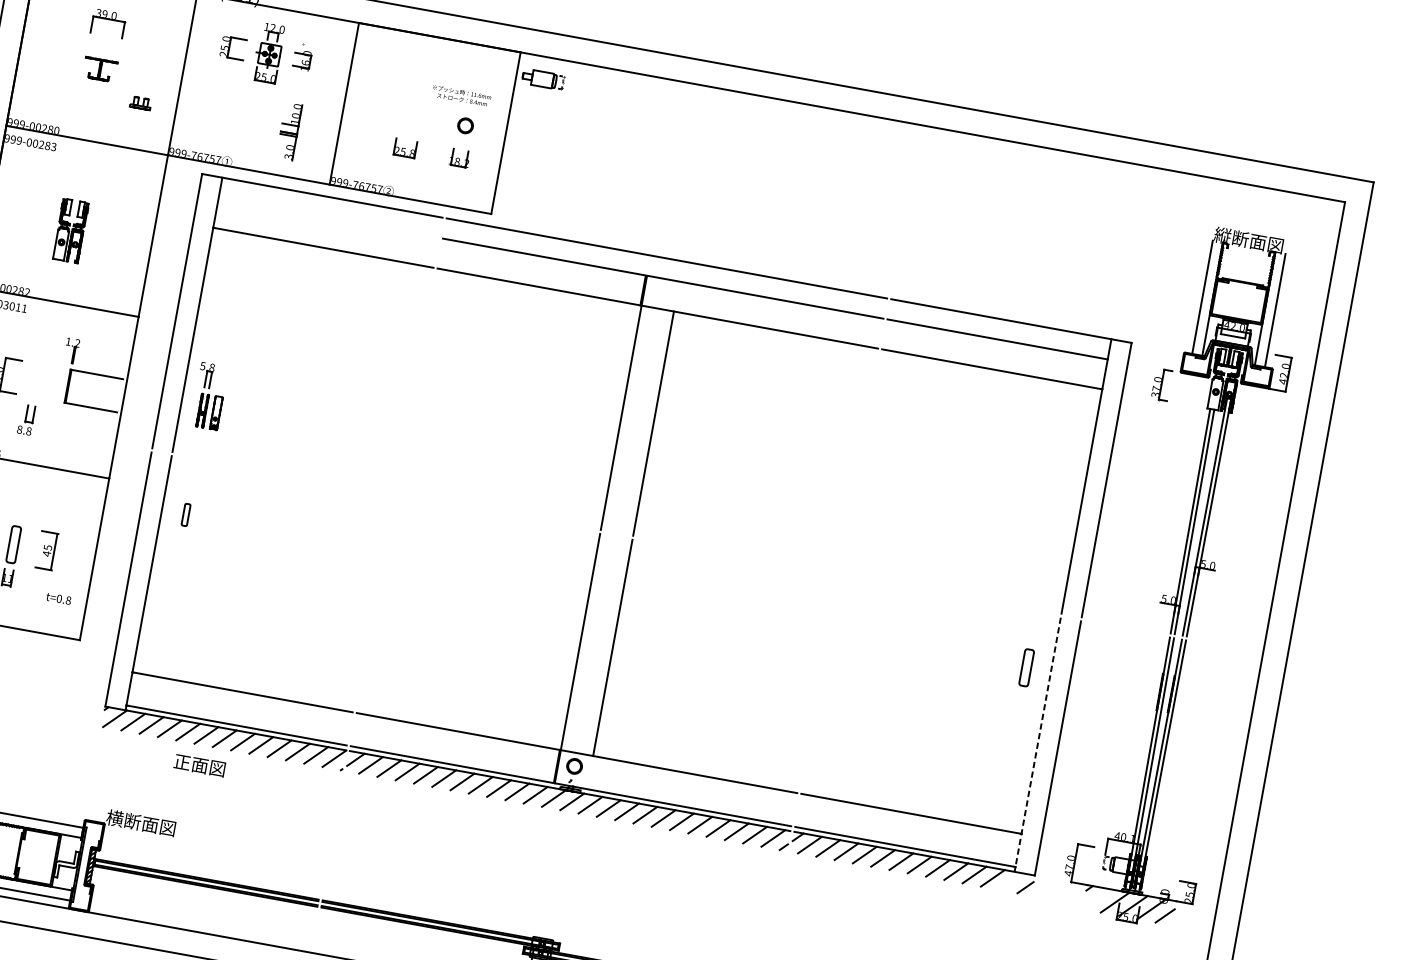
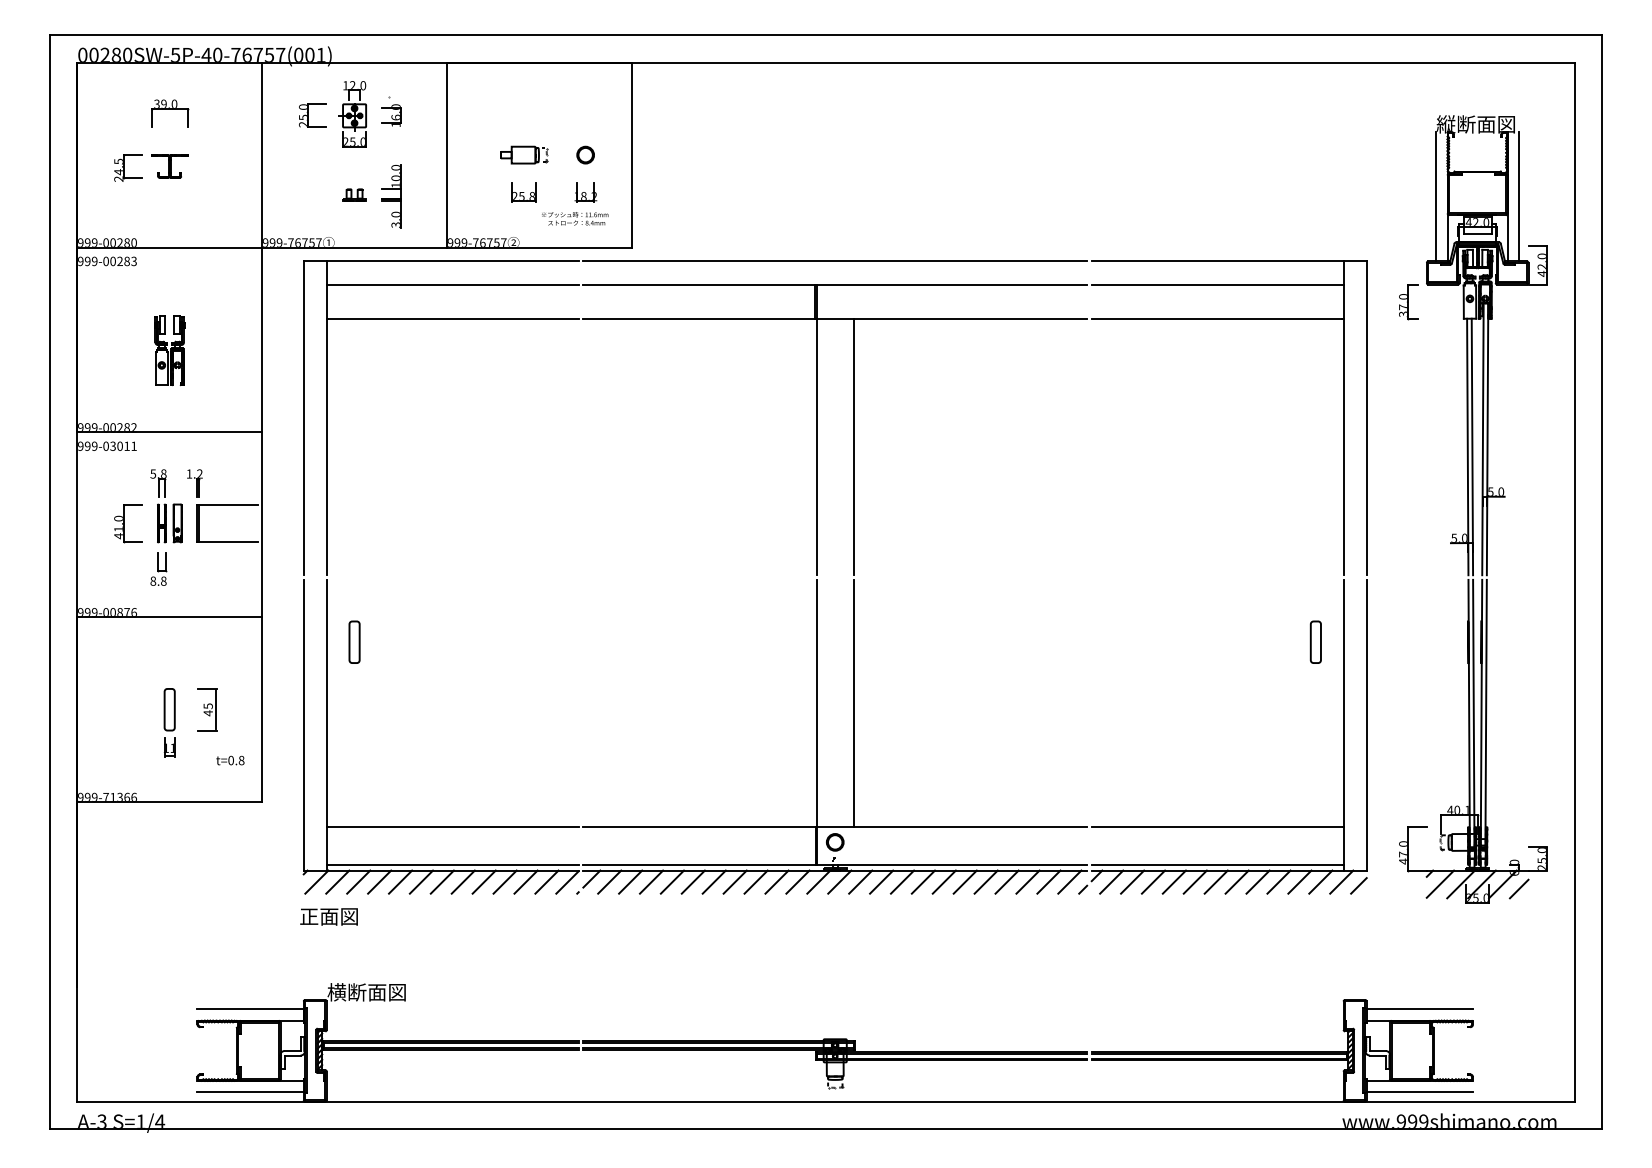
part: (63, 64) -> (128, 167), added
part: (543, 78) -> (524, 154), moved
text: (461, 95) -> (575, 218), moved
part: (140, 102) -> (354, 194), moved
line: (328, 217) -> (452, 284), added
part: (209, 396) -> (166, 506), moved
part: (186, 514) -> (354, 641), size x1.67
line: (1037, 744) -> (1343, 725), dashed -> solid
text: (199, 765) -> (328, 916), moved
line: (1011, 881) -> (1341, 881), added
line: (1097, 898) -> (1440, 883), added

